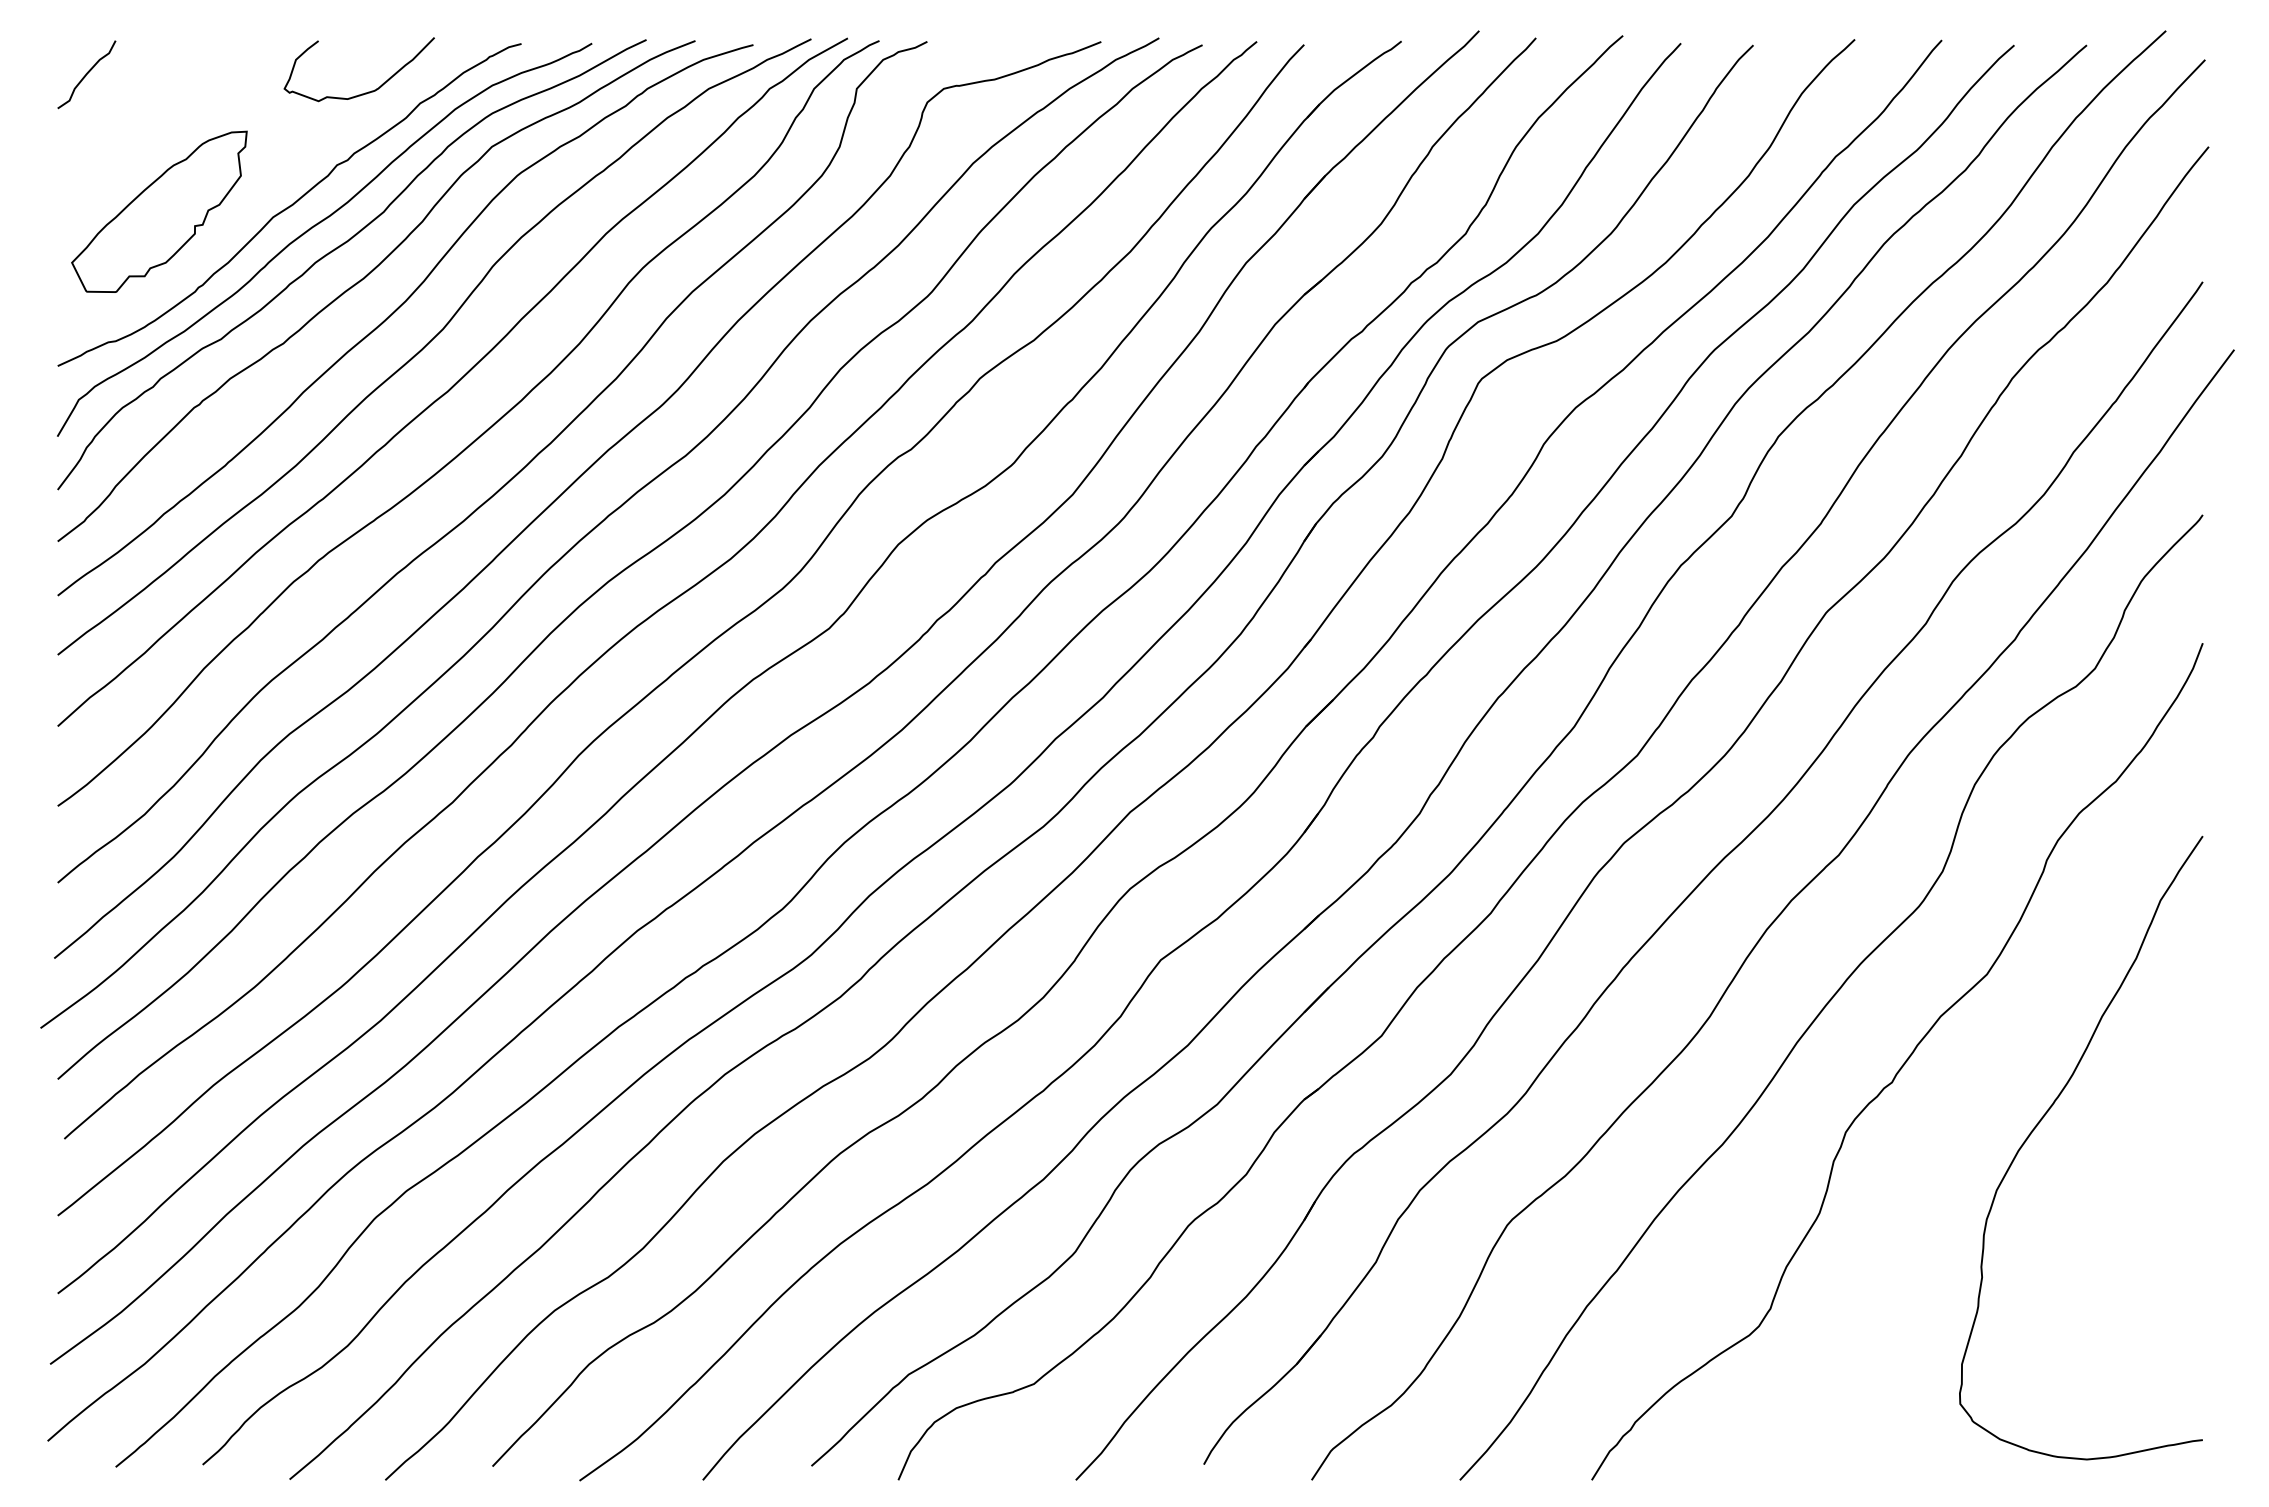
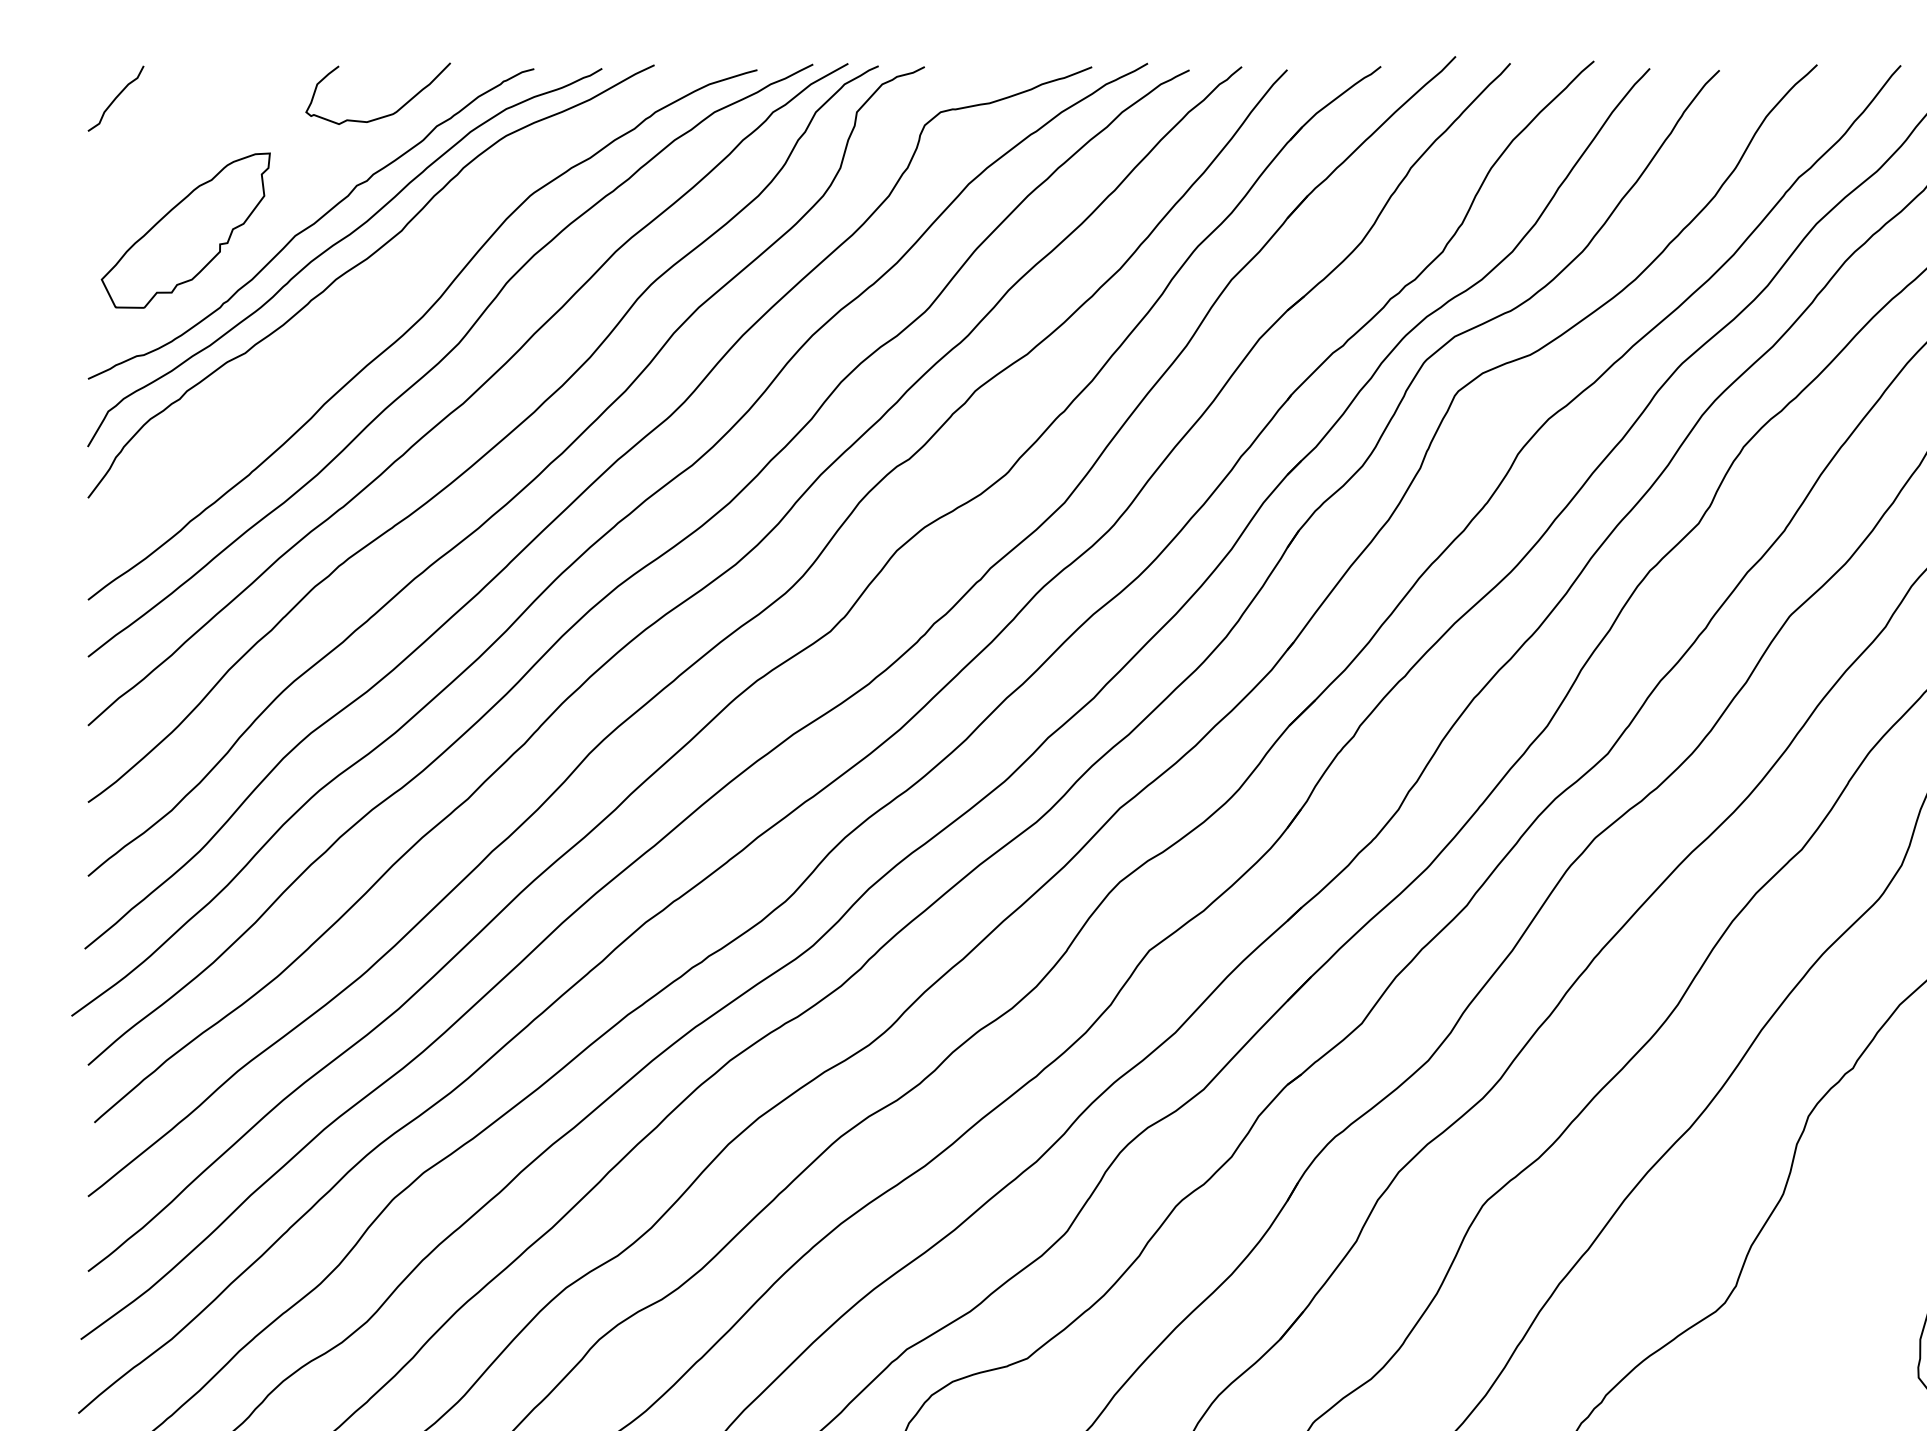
curve: (365, 278) -> (384, 294), removed

